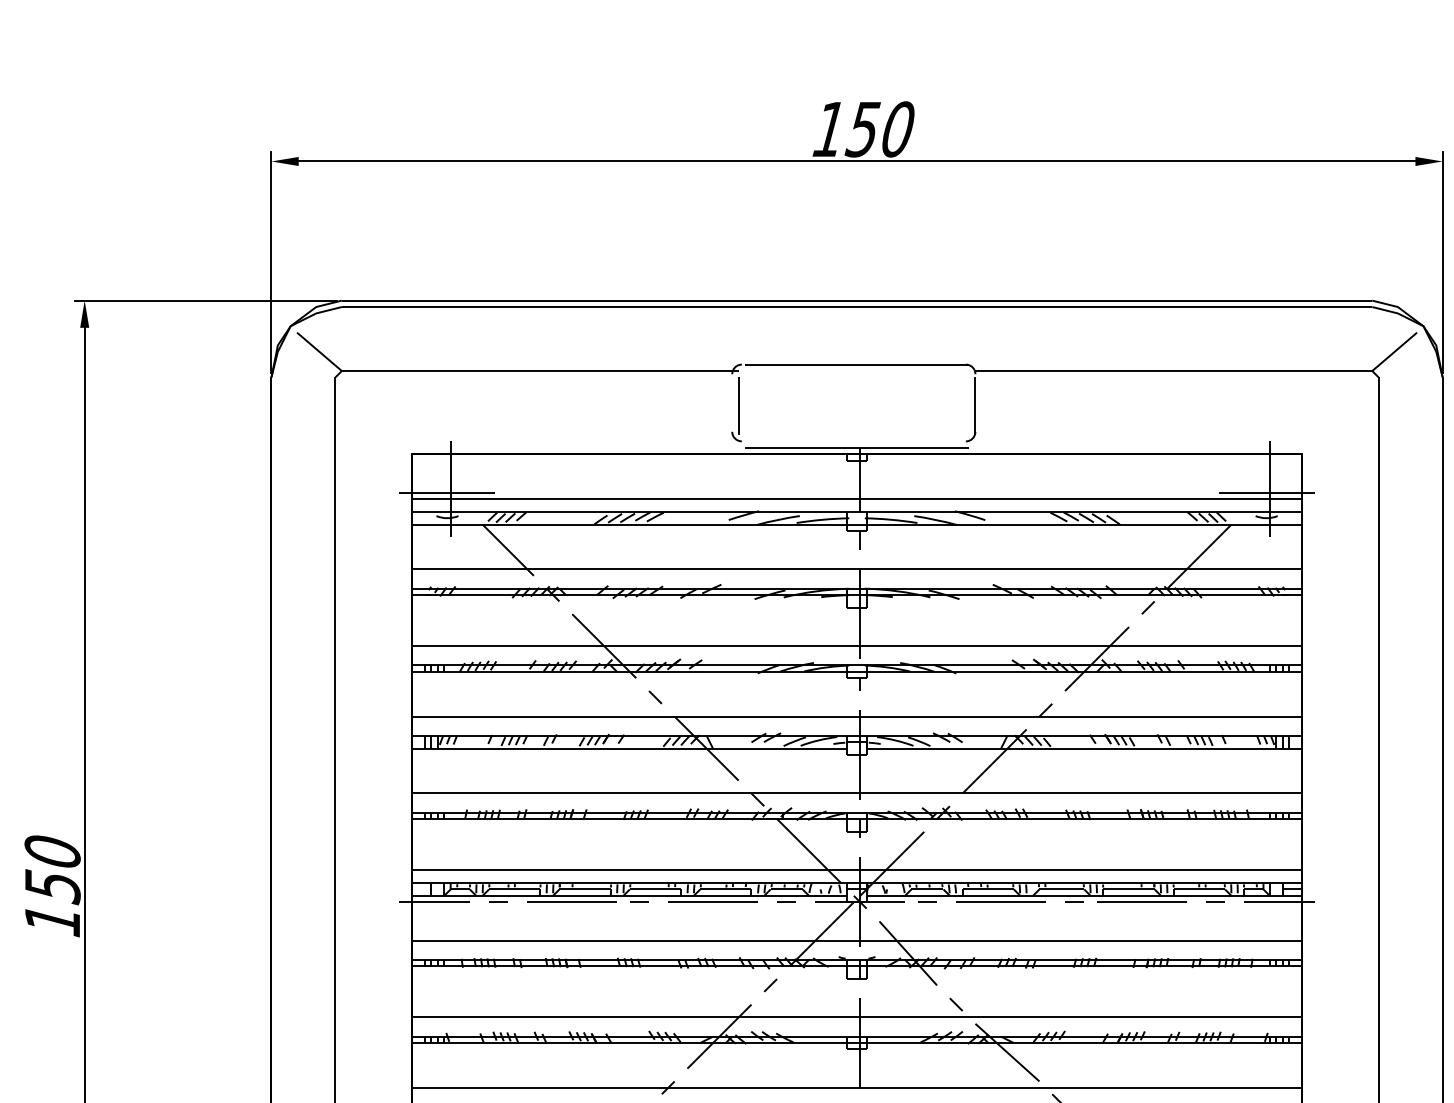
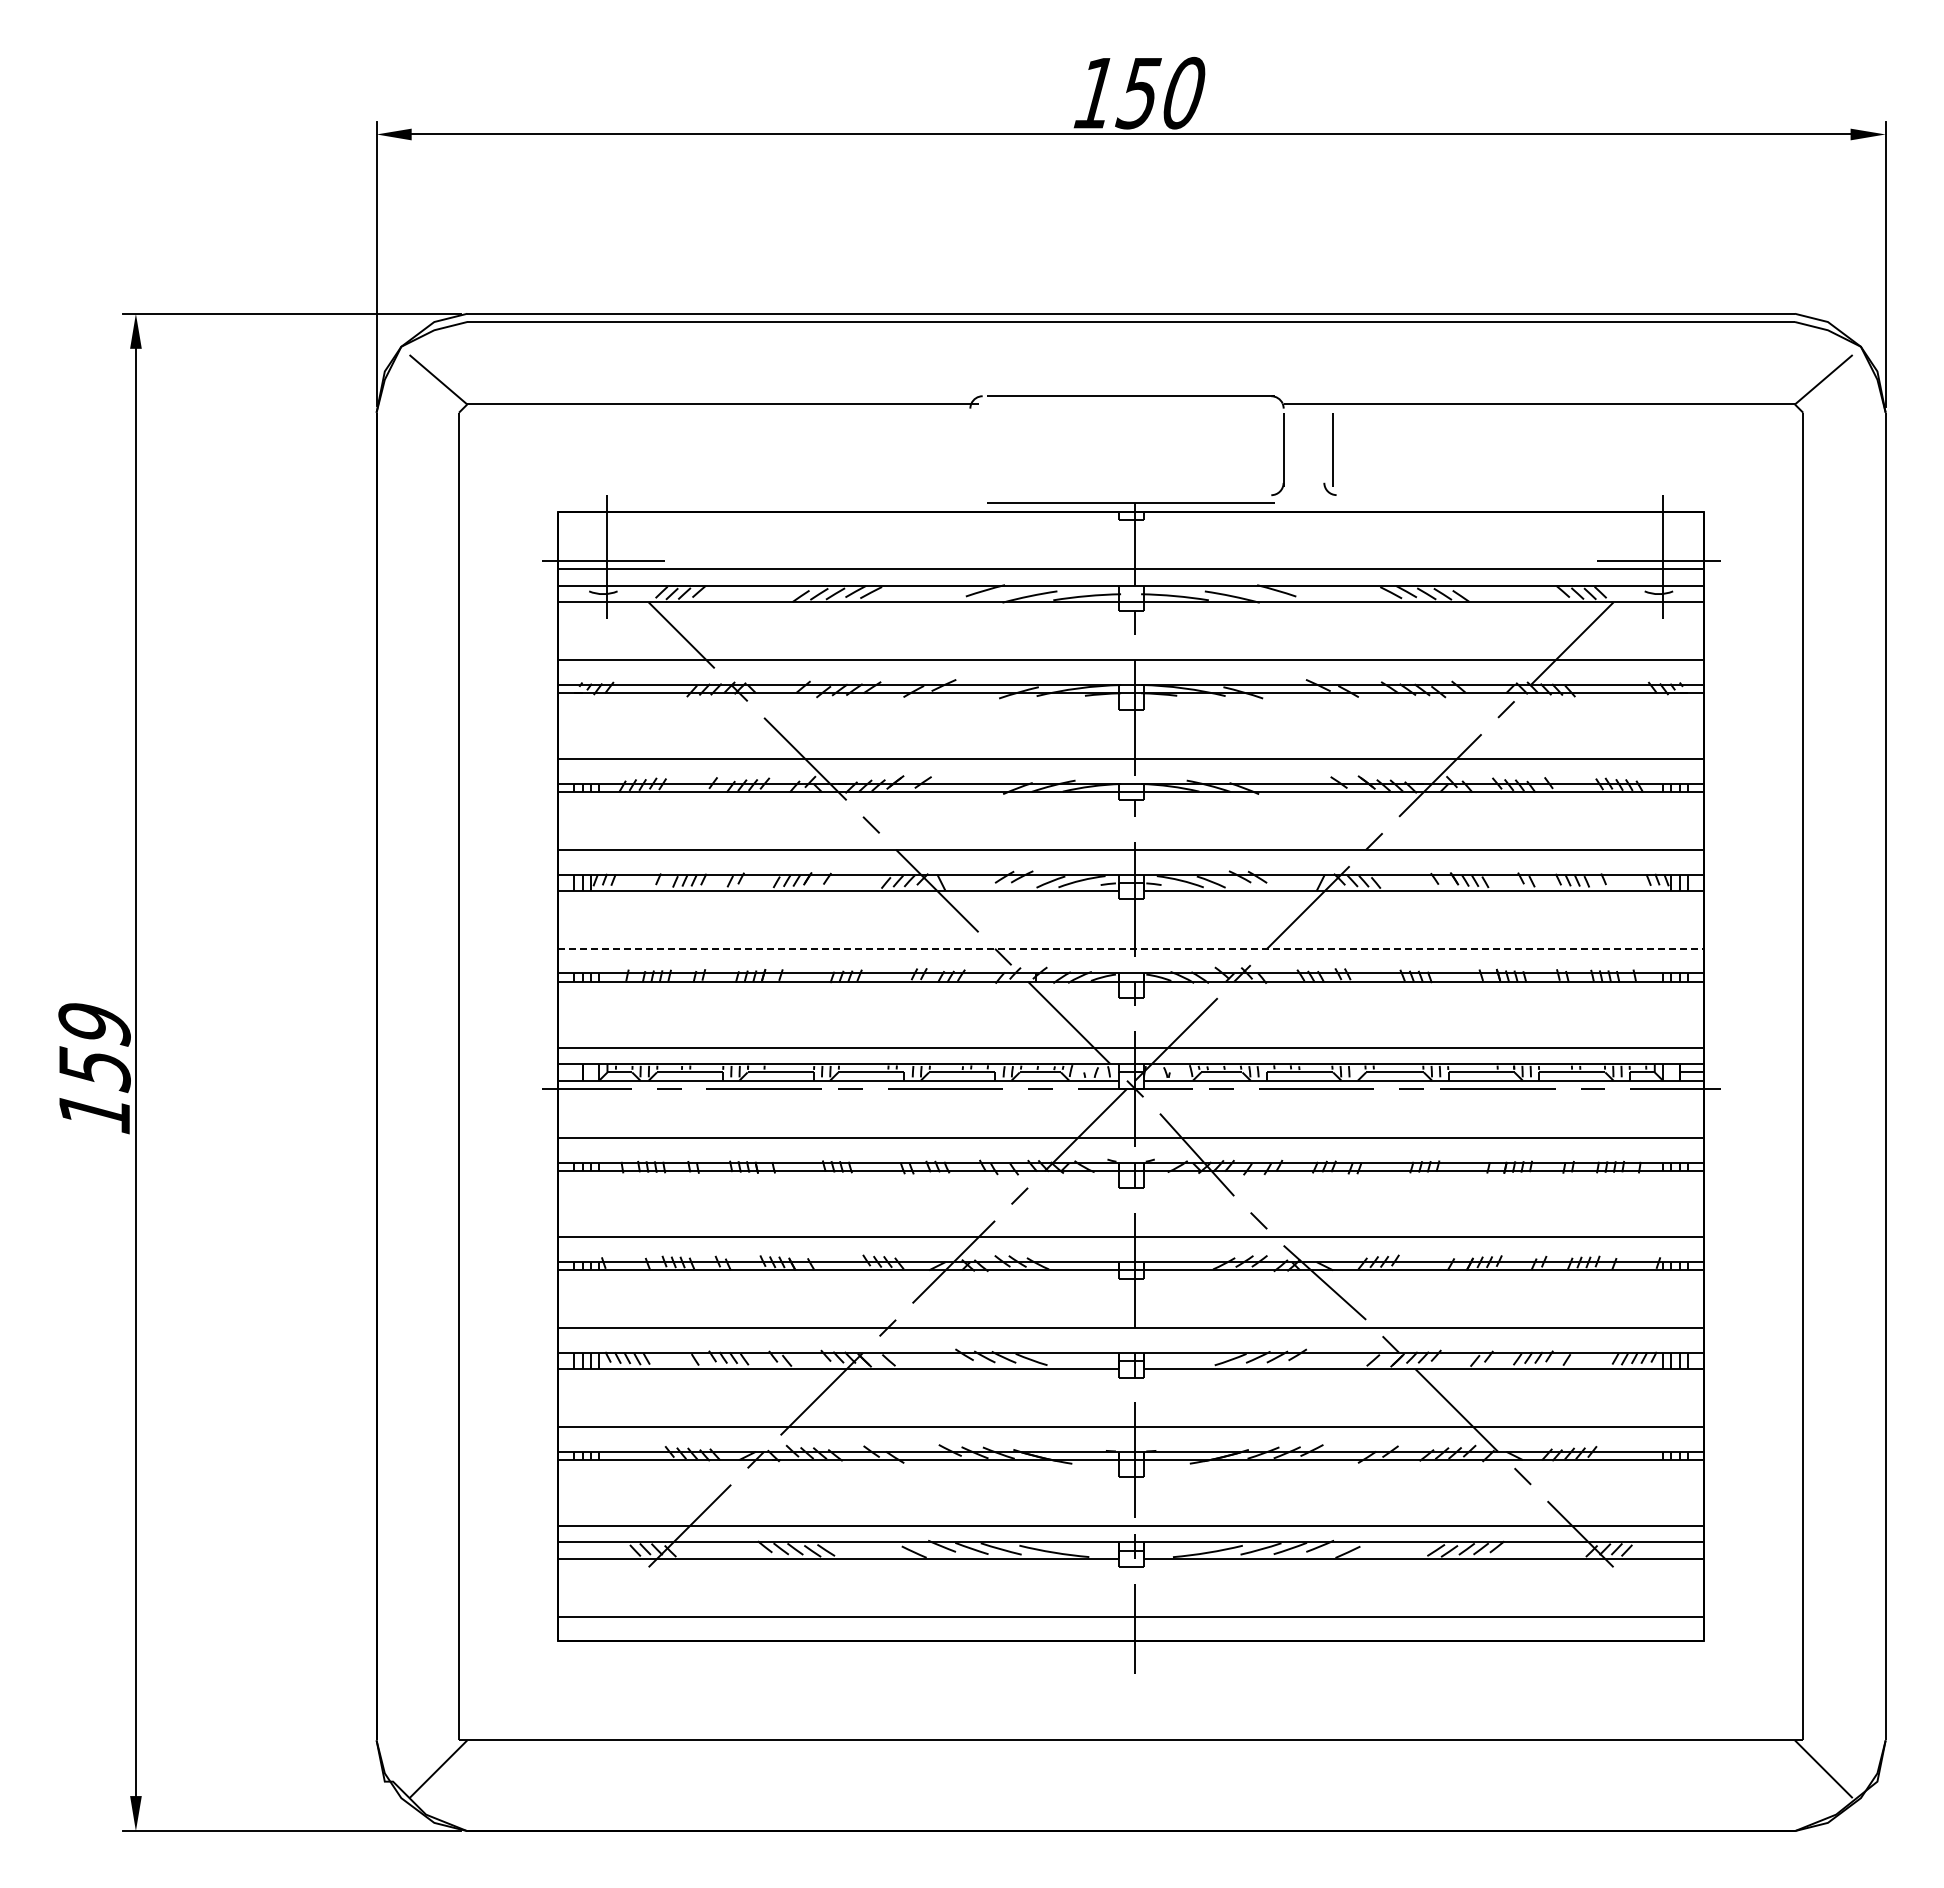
part: (736, 409) -> (1329, 454), moved
line: (857, 793) -> (1131, 948), solid -> dashed
text: (52, 852) -> (94, 1024), 150 -> 159

